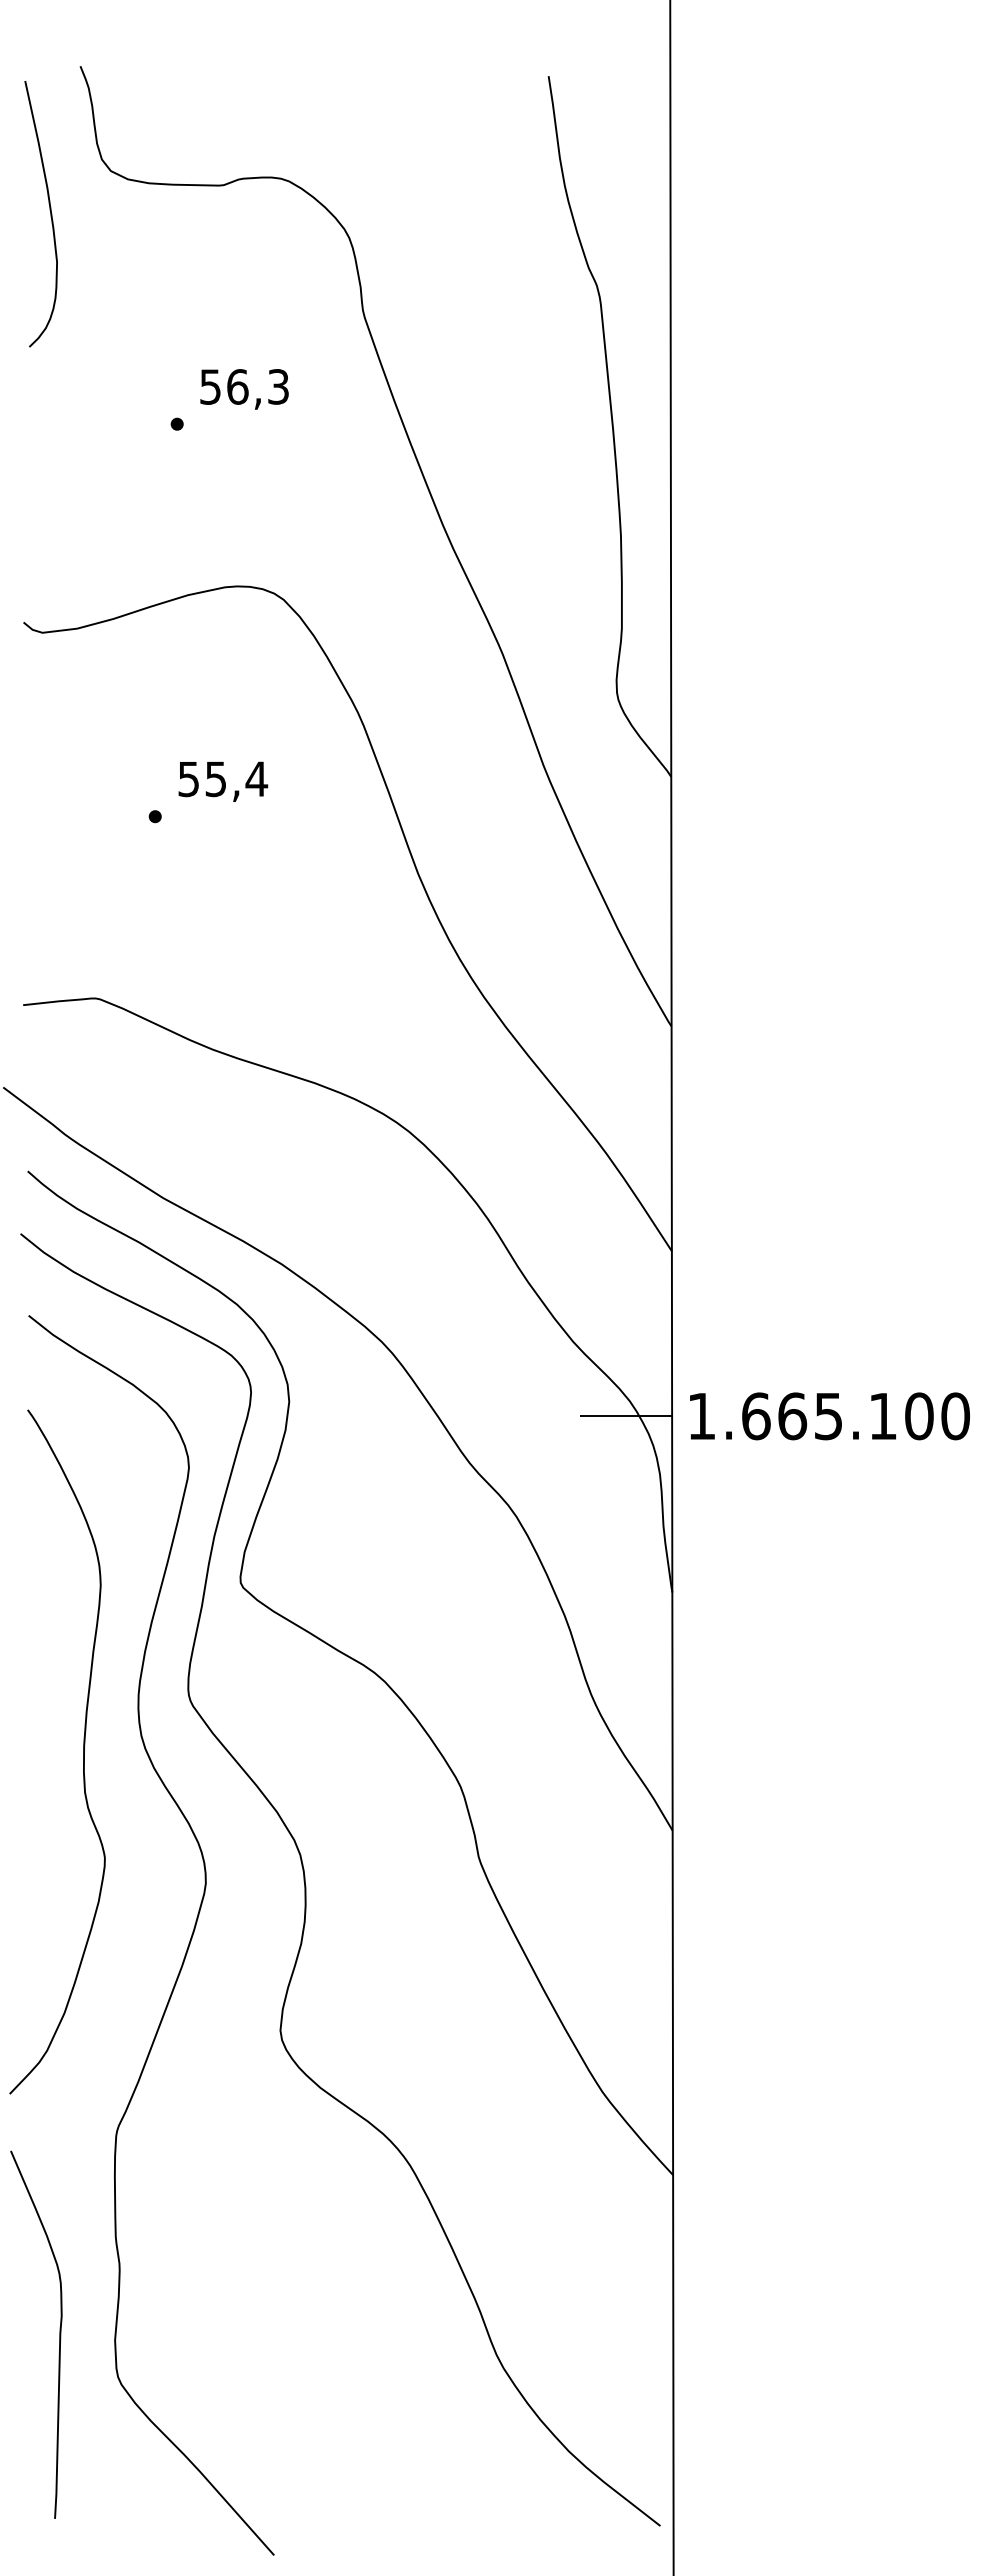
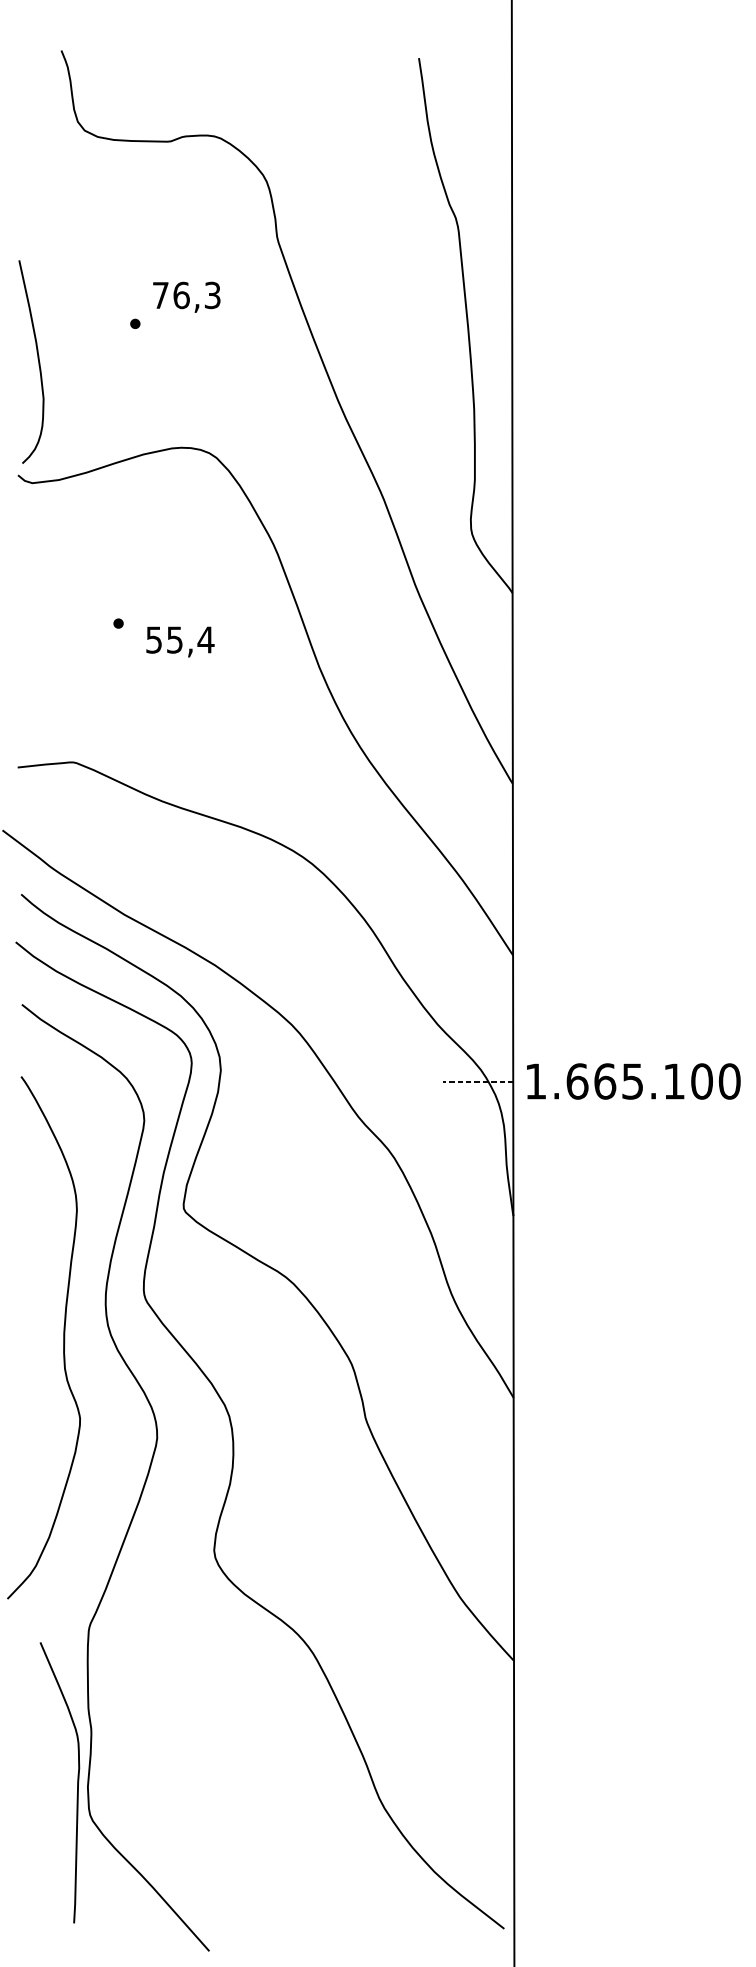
curve: (49, 210) -> (37, 359), moved
text: (210, 386) -> (160, 295), 56,3 -> 76,3
text: (223, 781) -> (180, 641), moved
line: (625, 1416) -> (477, 1081), solid -> dashed
curve: (59, 2334) -> (77, 1782), moved

